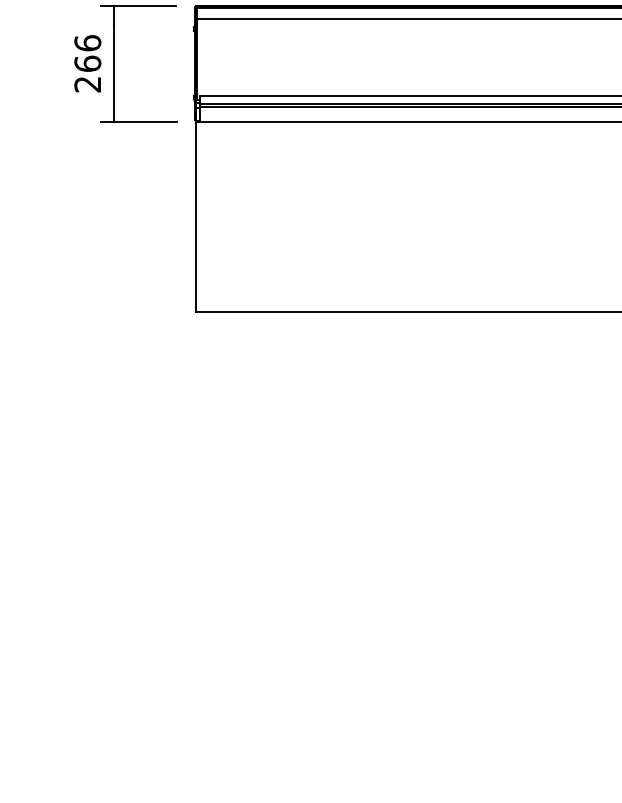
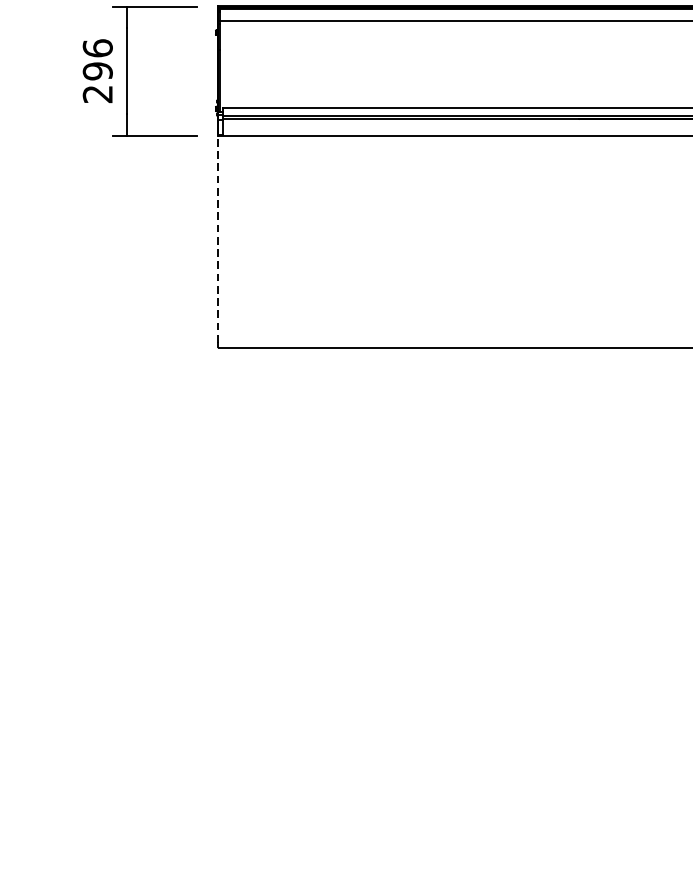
text: (87, 63) -> (97, 70), 266 -> 296
line: (196, 214) -> (218, 239), solid -> dashed

